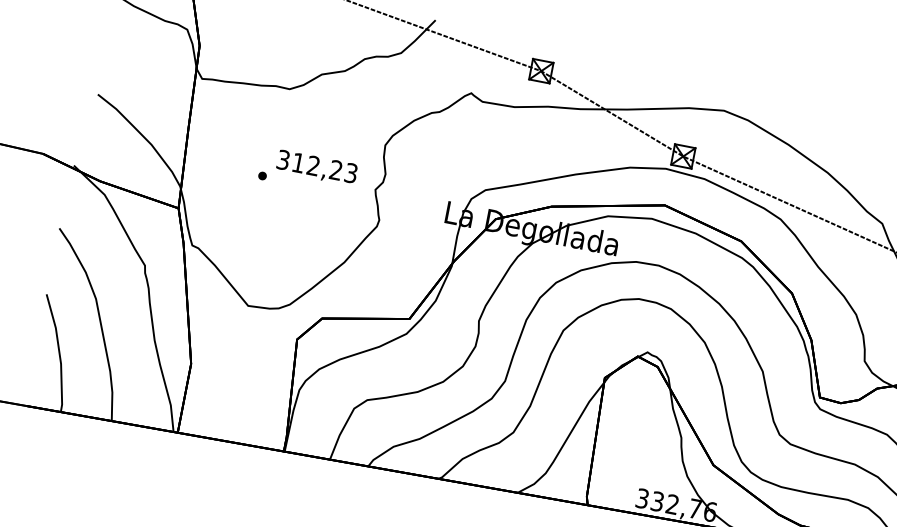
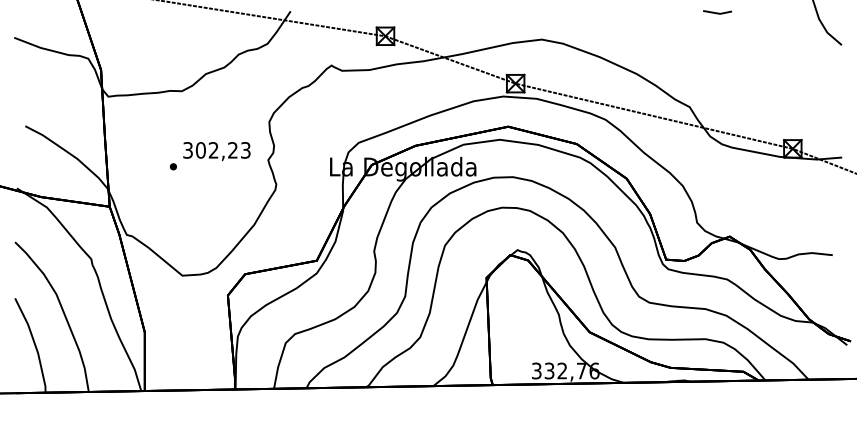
text: (298, 163) -> (200, 150), 312,23 -> 302,23

